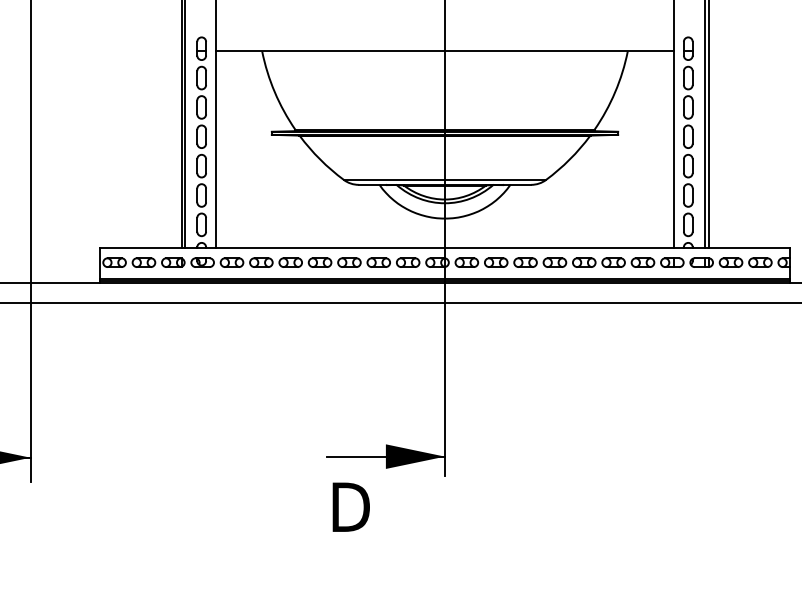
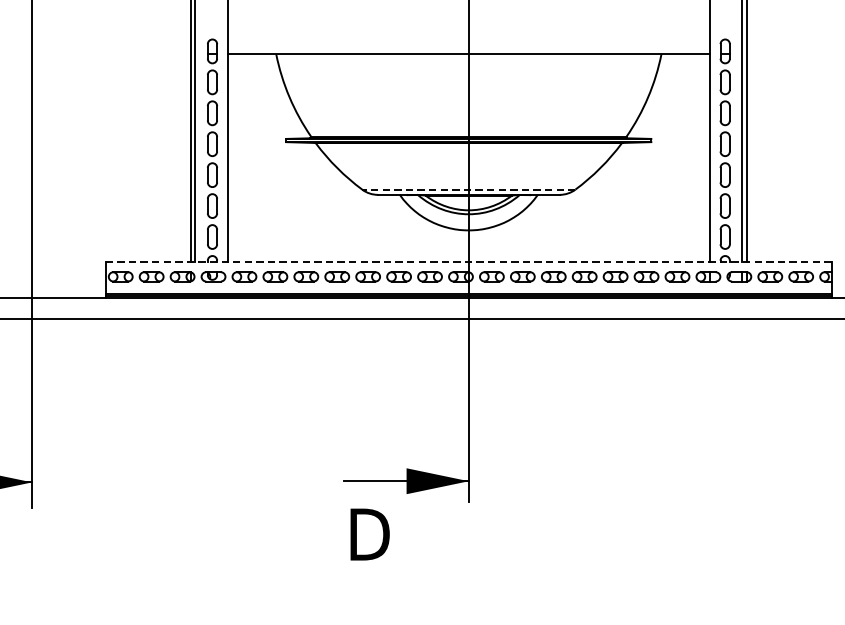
line: (444, 179) -> (468, 189), solid -> dashed
line: (445, 248) -> (469, 261), solid -> dashed

